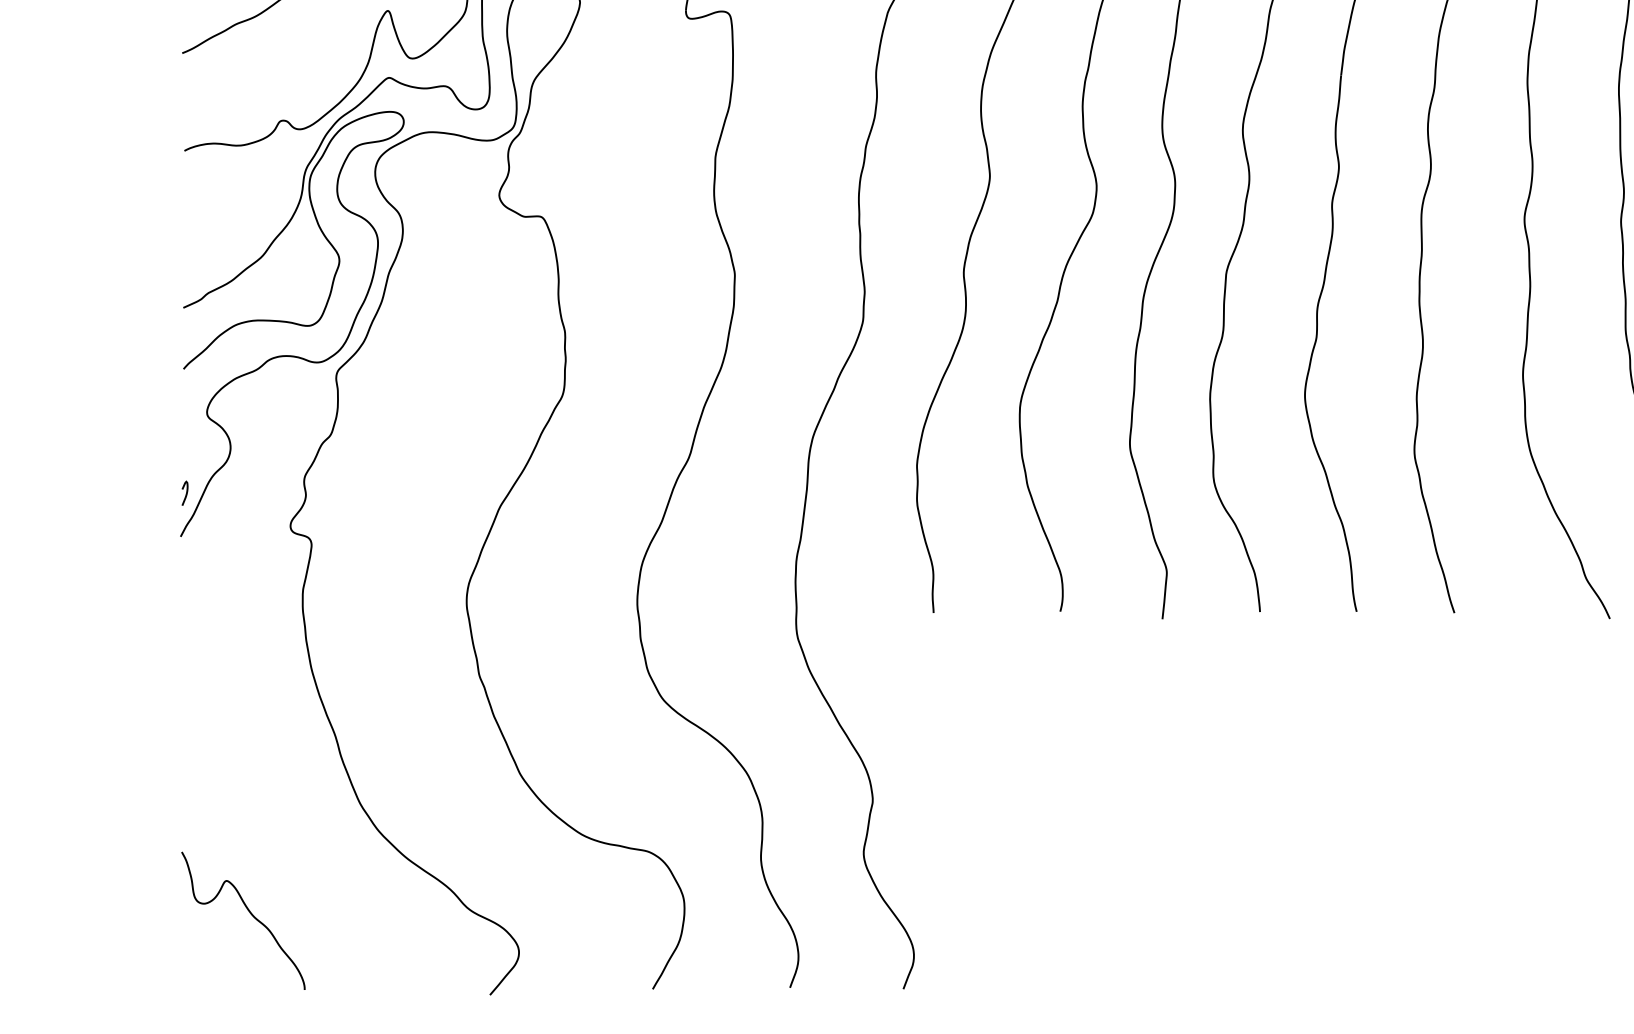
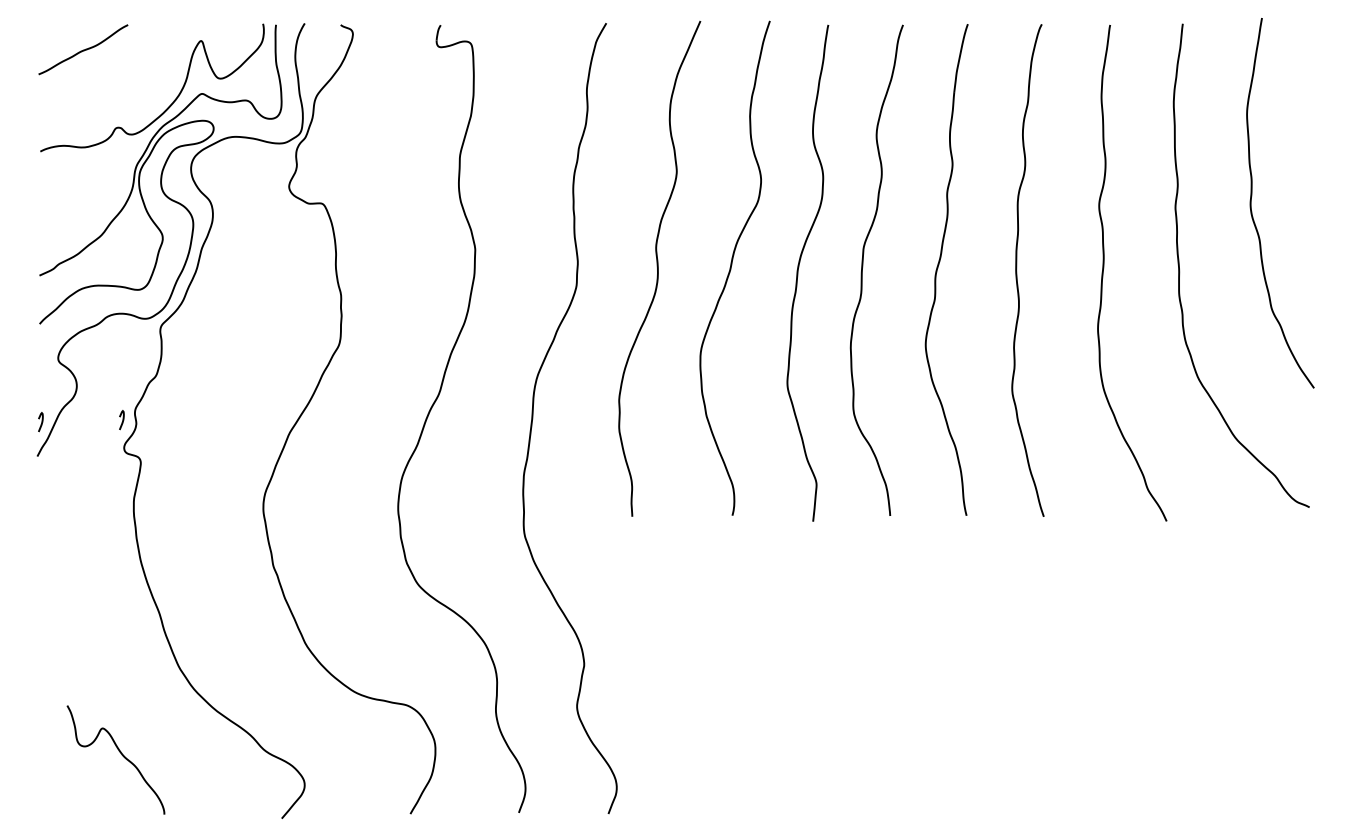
curve: (288, 491) -> (122, 420), added
curve: (250, 915) -> (121, 755), moved

